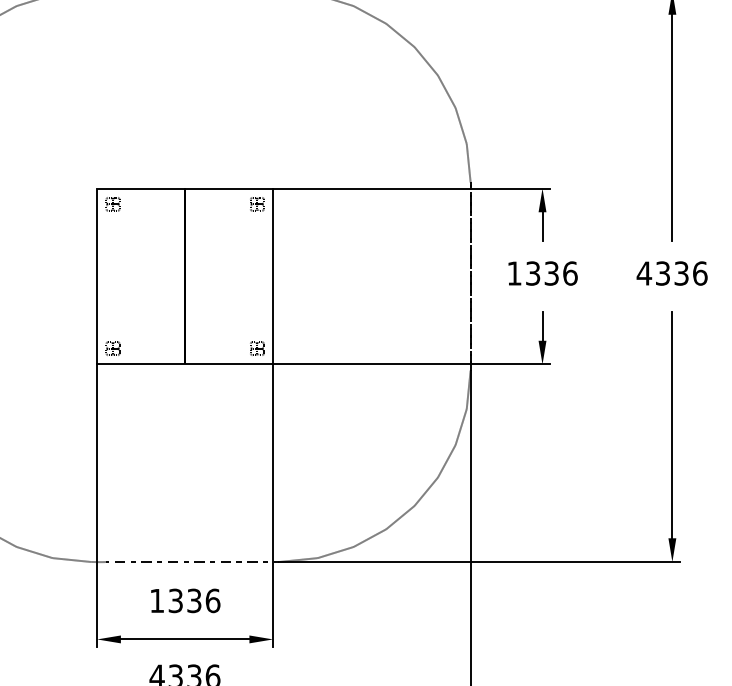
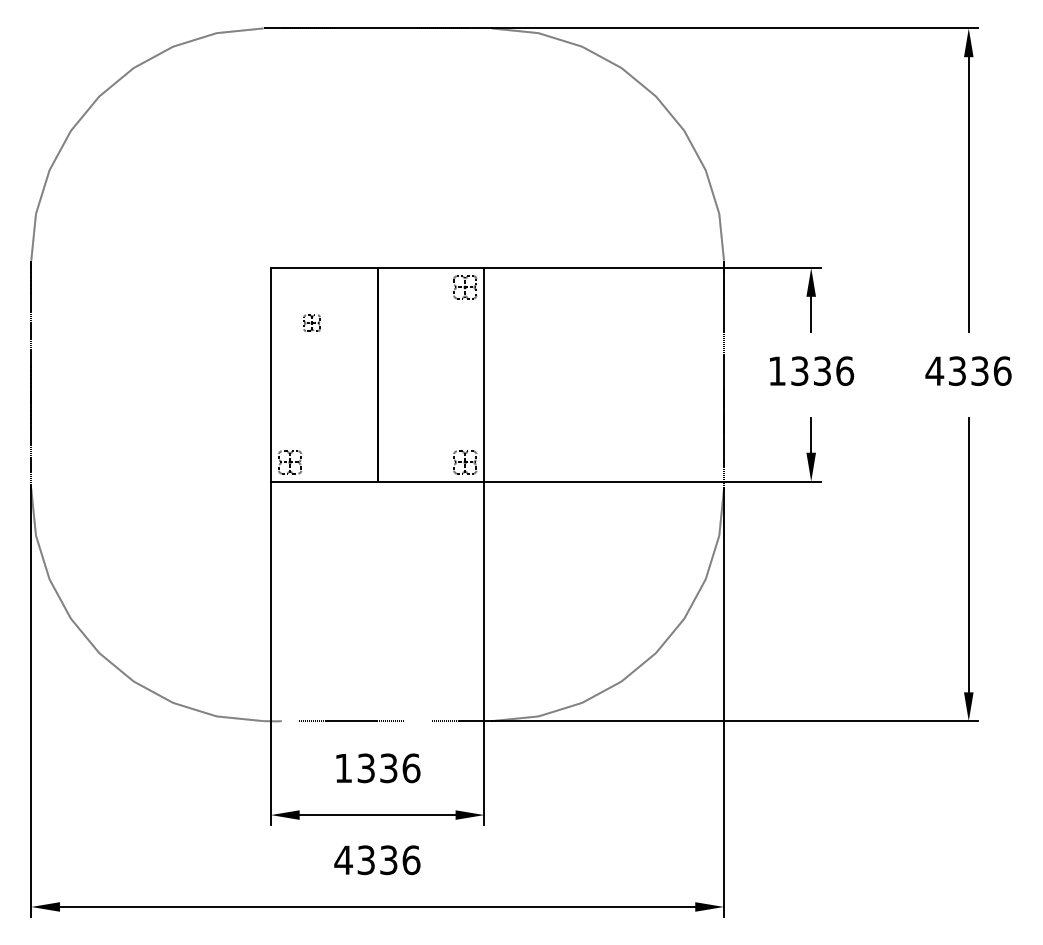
part: (112, 203) -> (311, 322), moved
part: (256, 203) -> (464, 286), size x1.4
part: (112, 348) -> (289, 461), size x1.4
part: (256, 348) -> (464, 461), size x1.4

